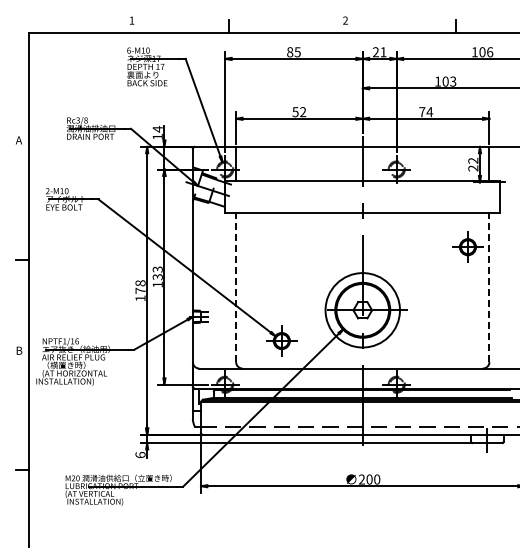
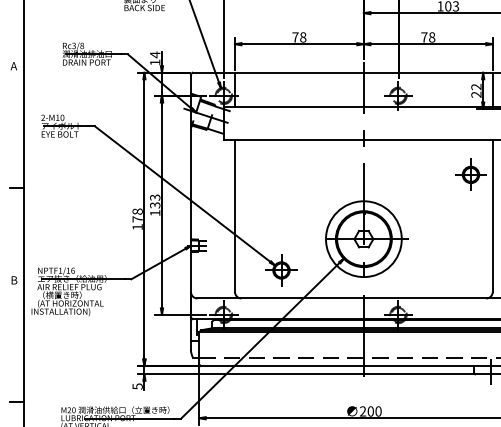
text: (299, 112) -> (299, 37), 52 -> 78
text: (429, 112) -> (431, 37), 74 -> 78
line: (236, 287) -> (235, 215), dashed -> solid
line: (489, 287) -> (492, 215), dashed -> solid
text: (140, 454) -> (137, 385), 6 -> 5

